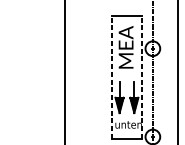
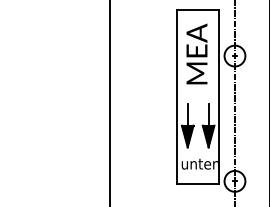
line: (112, 77) -> (177, 96), dashed -> solid
line: (141, 77) -> (219, 96), dashed -> solid

